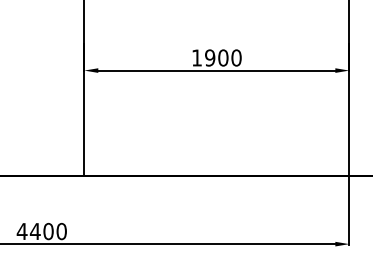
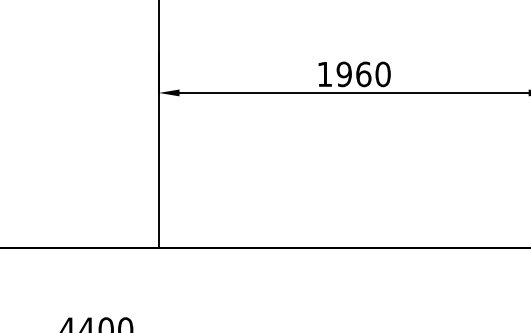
text: (223, 57) -> (363, 73), 1900 -> 1960

